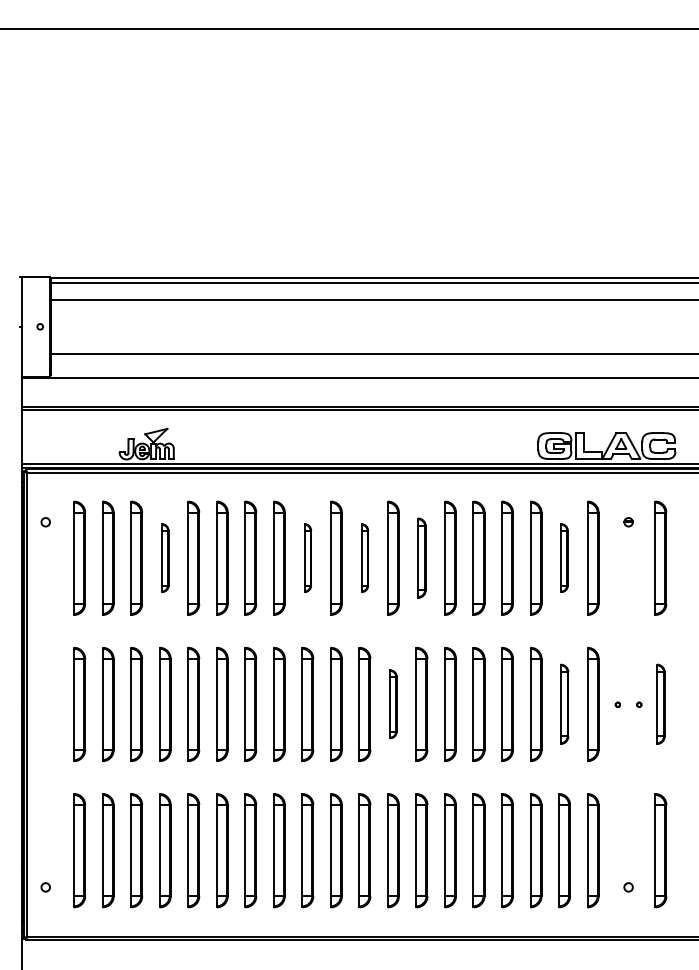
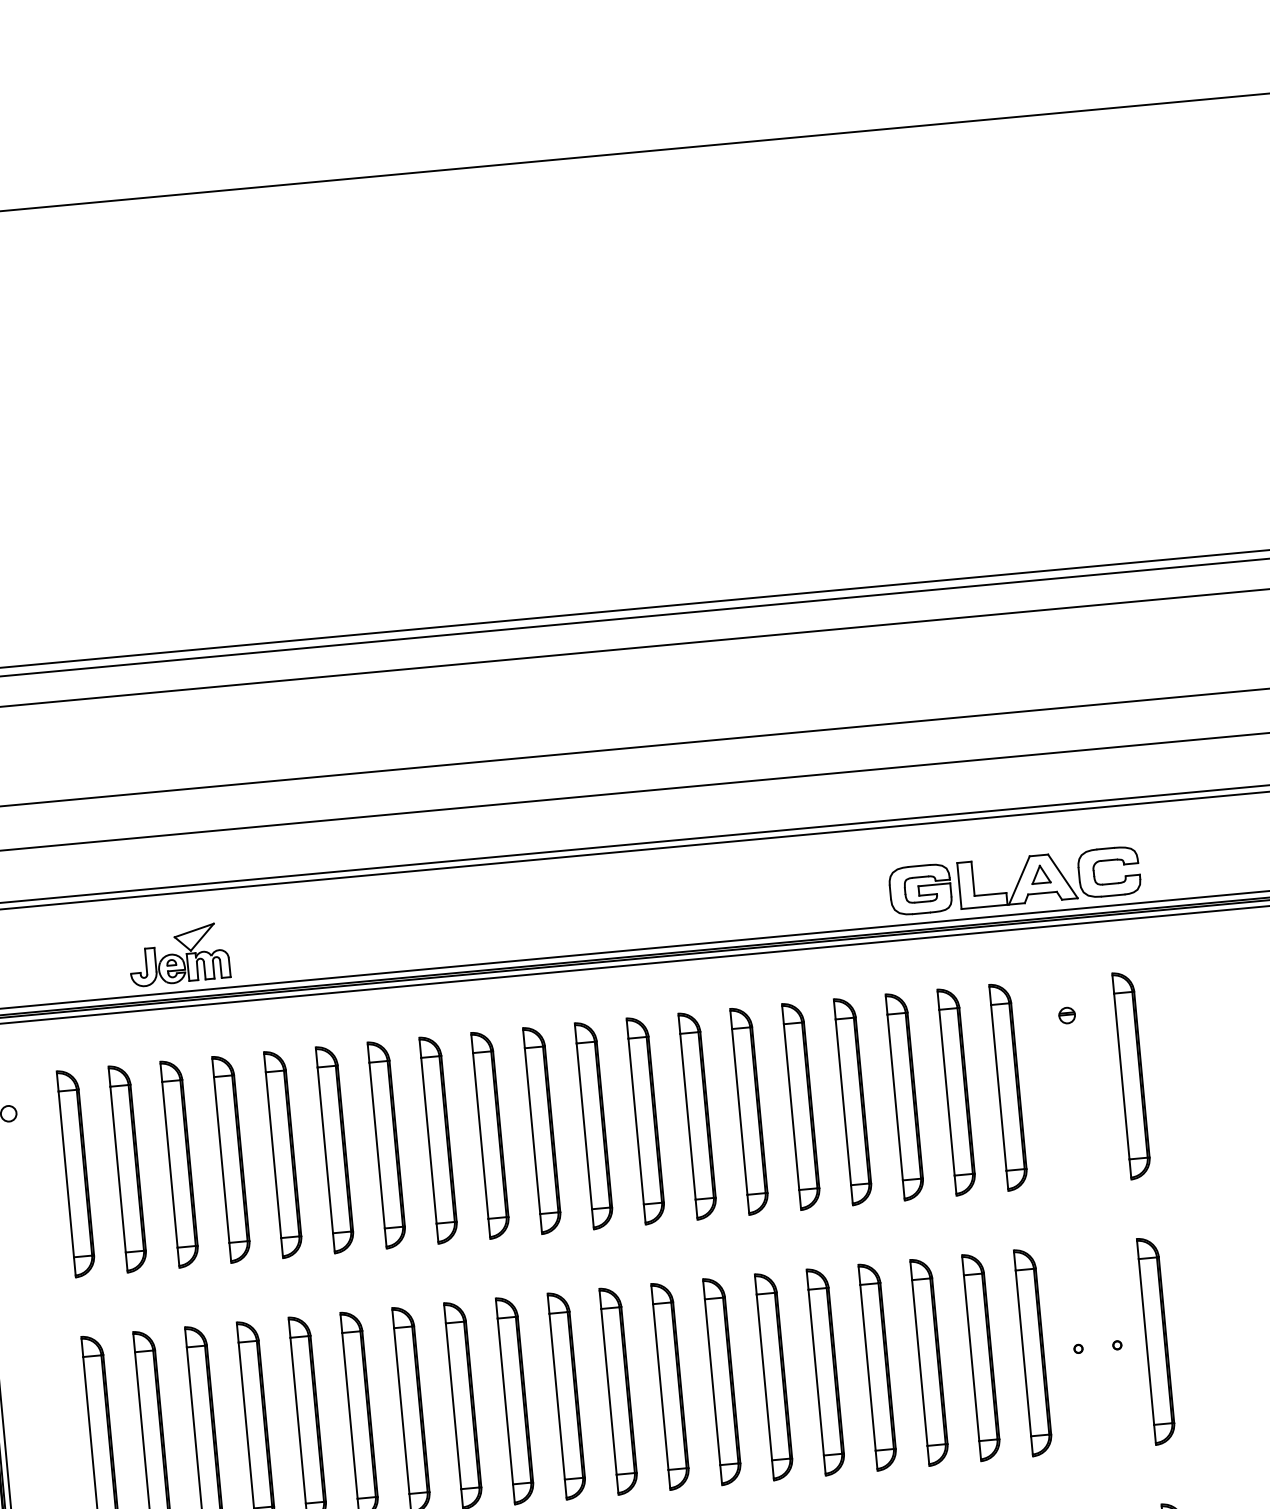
part: (165, 557) -> (232, 1157), size x1.67
part: (307, 557) -> (490, 1133), size x1.67
part: (364, 557) -> (593, 1124), size x1.67
part: (421, 557) -> (697, 1114), size x1.43
part: (564, 557) -> (956, 1090), size x1.67
part: (393, 703) -> (670, 1384), size x1.67
part: (564, 703) -> (981, 1355), size x1.43
part: (660, 703) -> (1155, 1339), size x1.43

